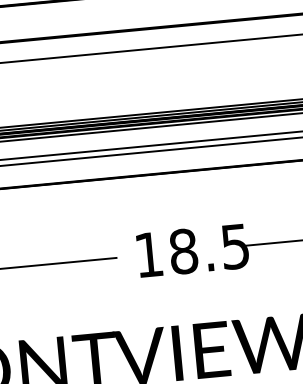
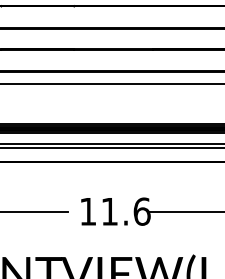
text: (208, 248) -> (125, 211), 18.5 -> 11.6

